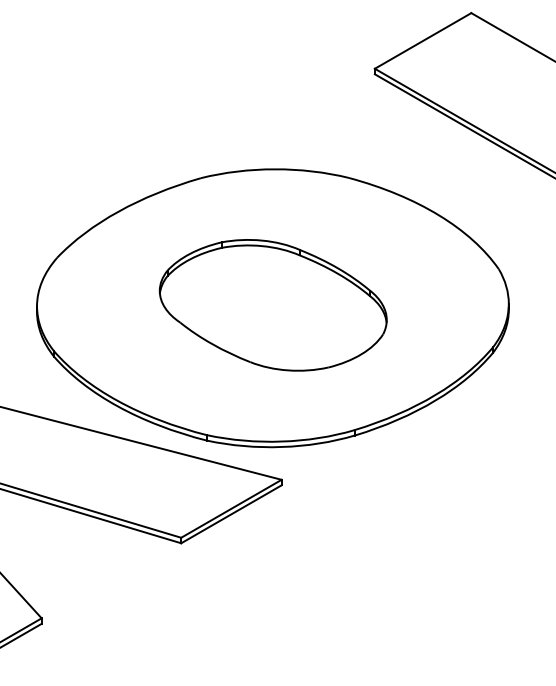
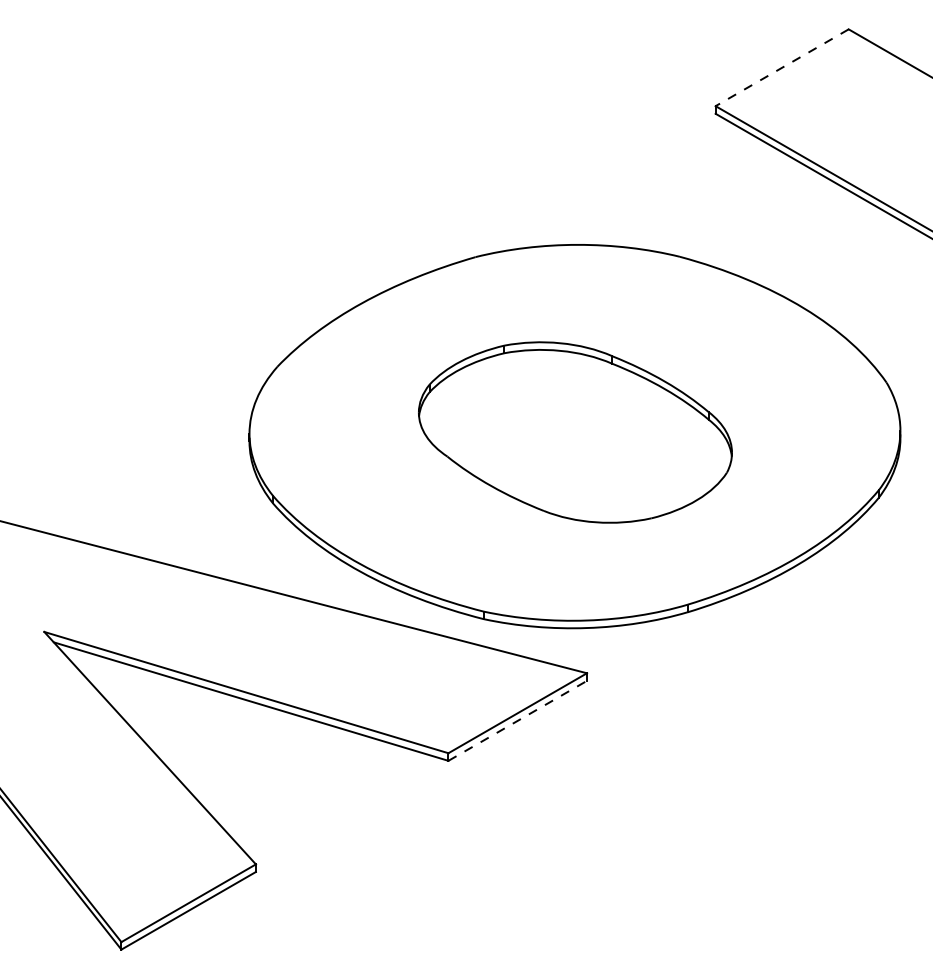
line: (423, 40) -> (782, 67), solid -> dashed
line: (231, 514) -> (517, 720), solid -> dashed

